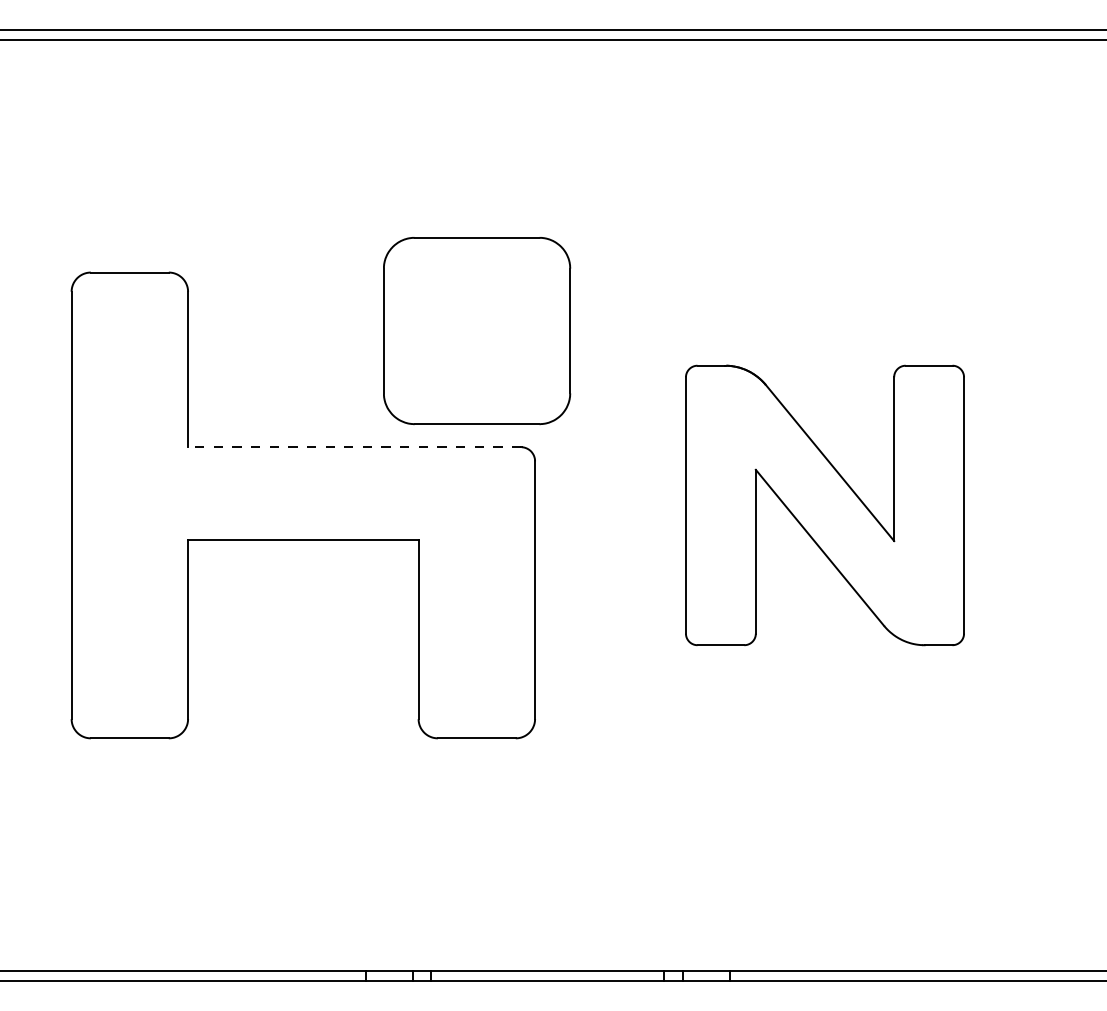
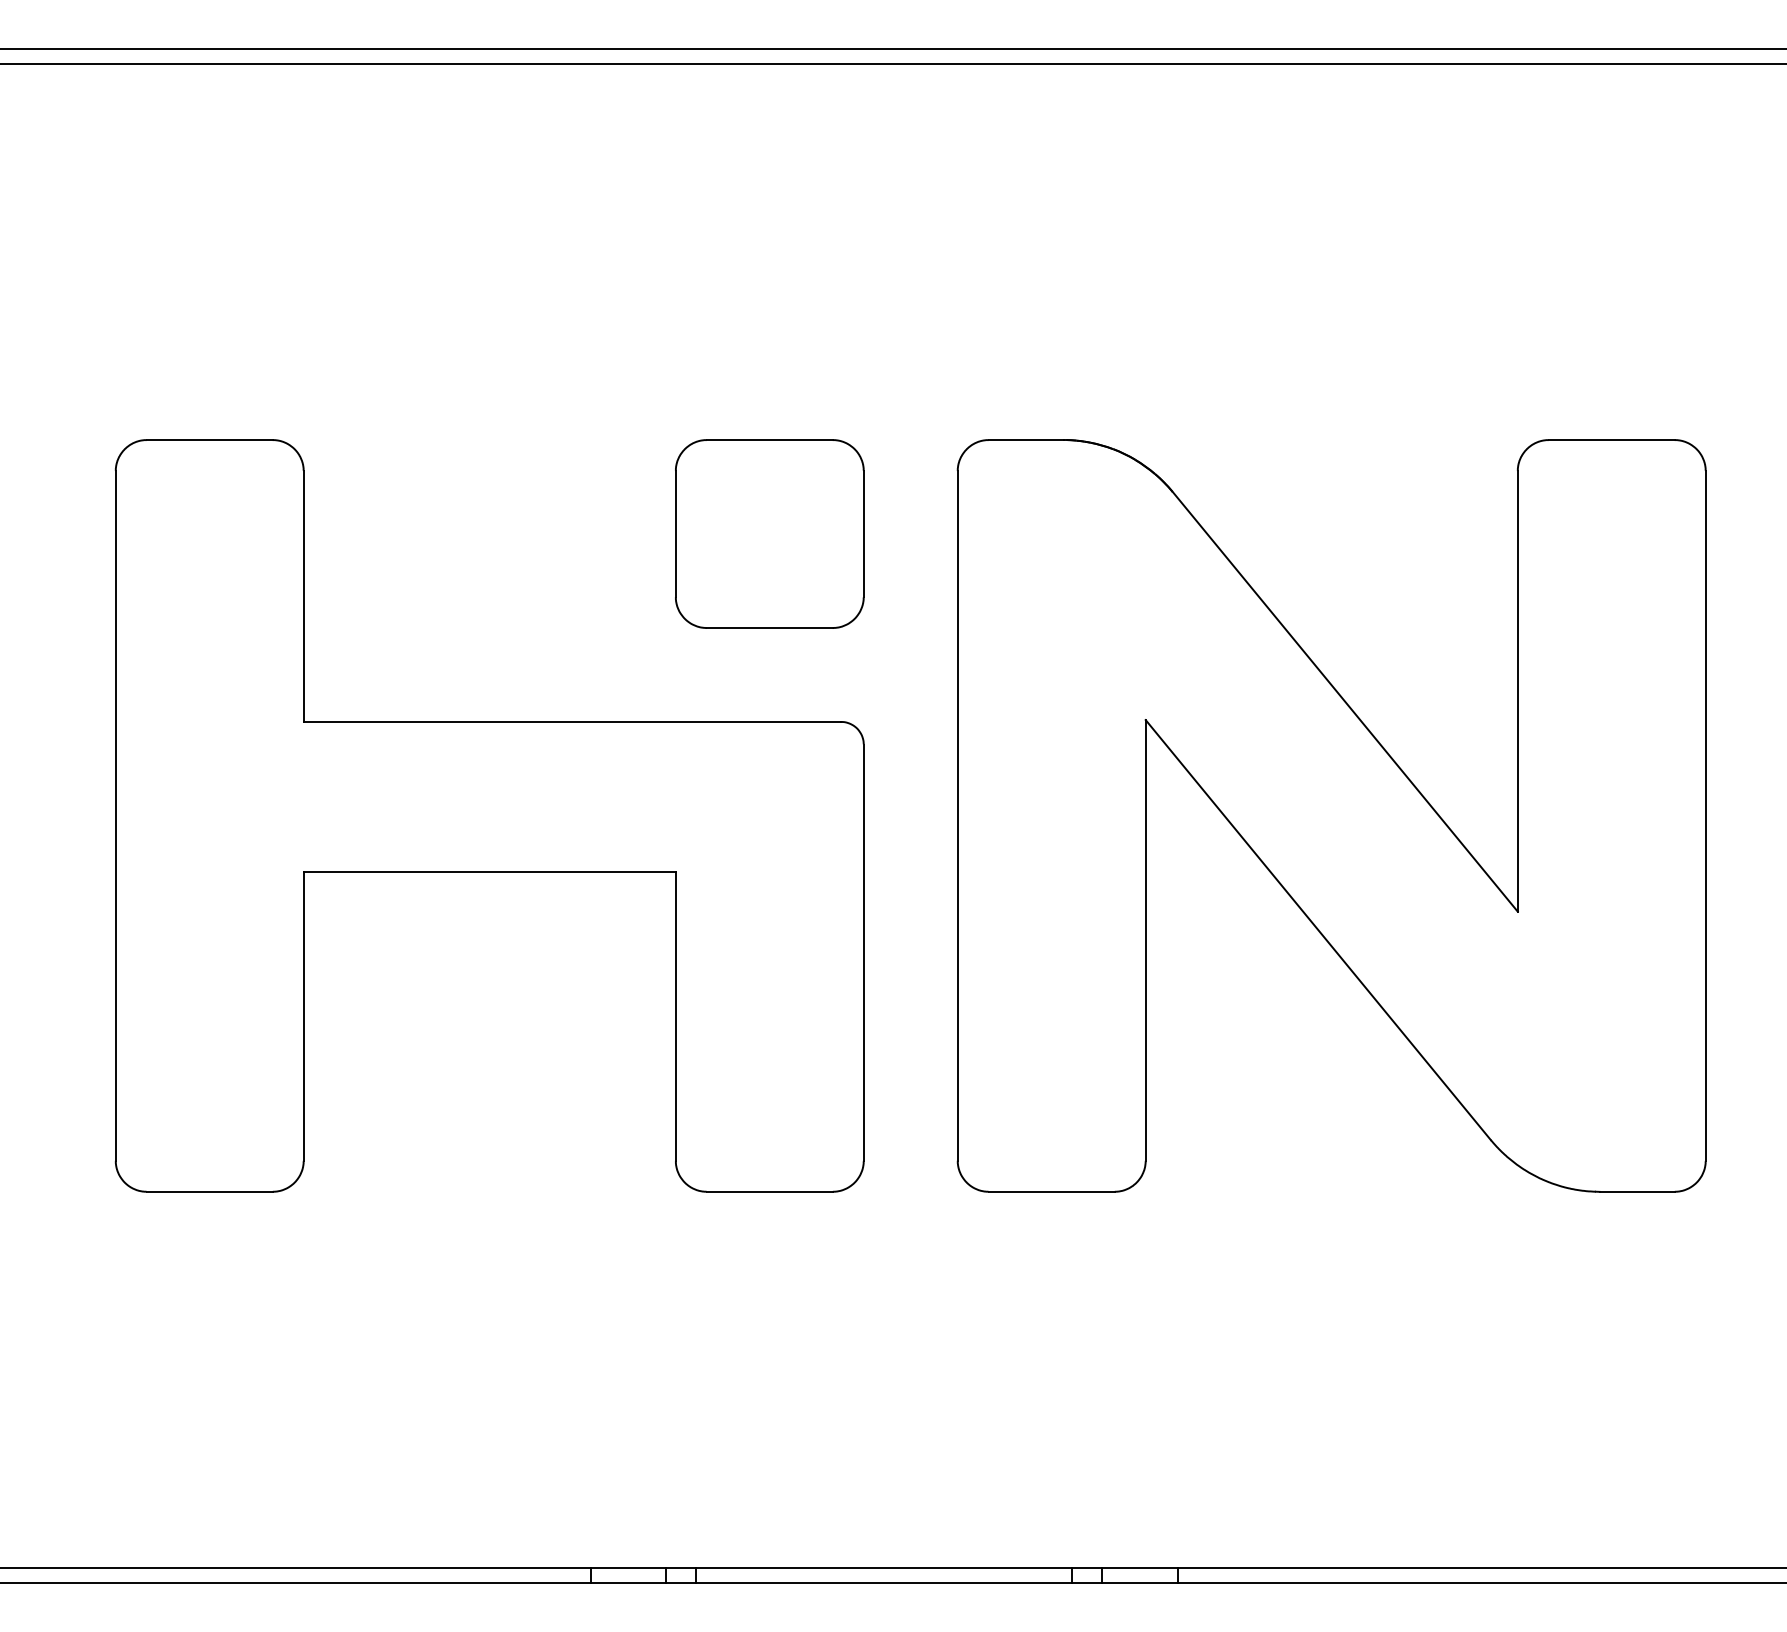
part: (476, 330) -> (769, 533), size x0.62
line: (354, 447) -> (572, 722), dashed -> solid
part: (824, 505) -> (1330, 816), size x1.67

